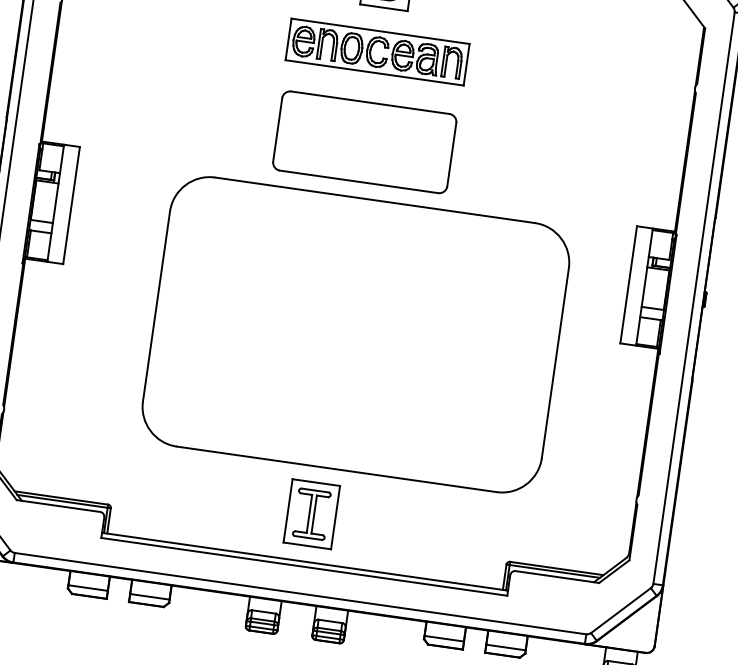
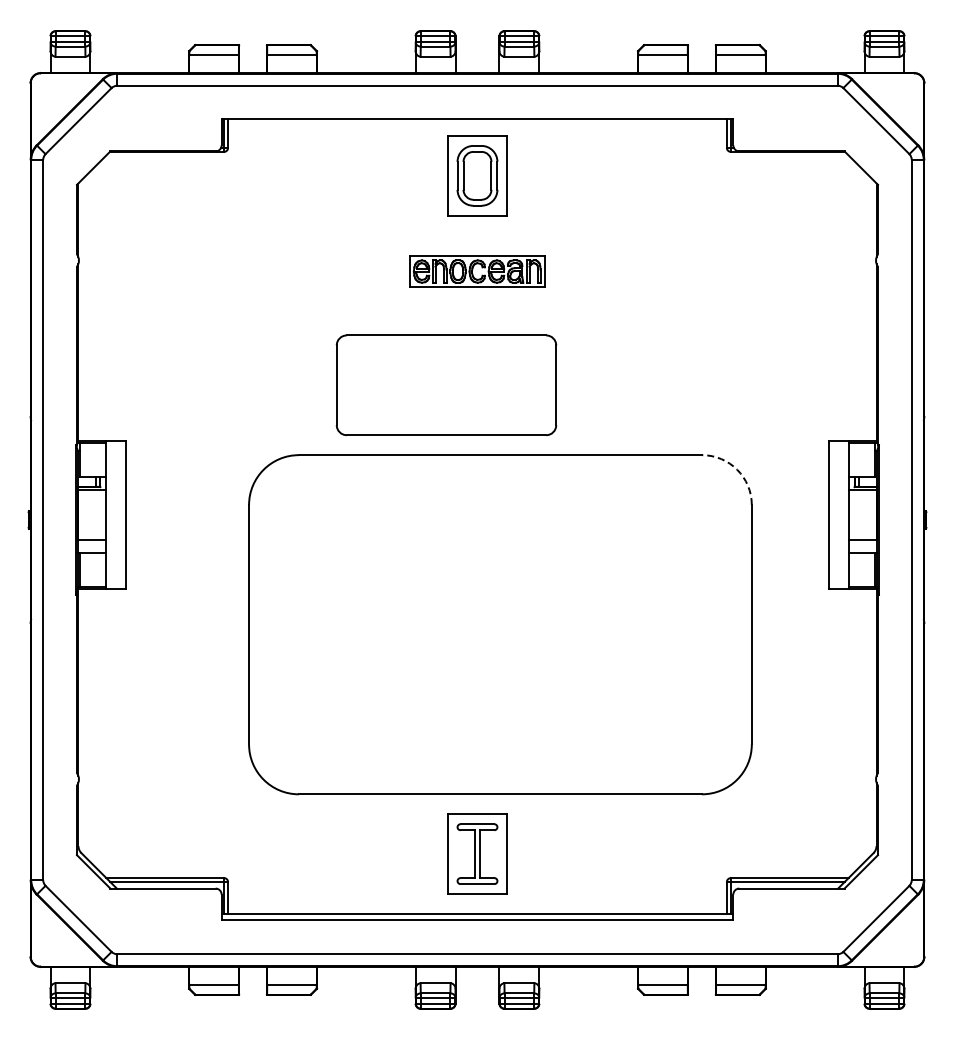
part: (377, 52) -> (477, 271), size x0.6
part: (364, 141) -> (446, 384), moved
arc: (561, 238) -> (737, 469), solid -> dashed

